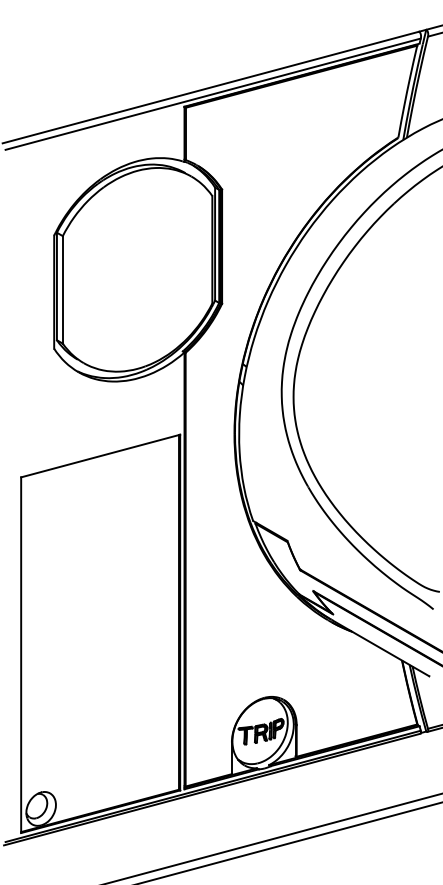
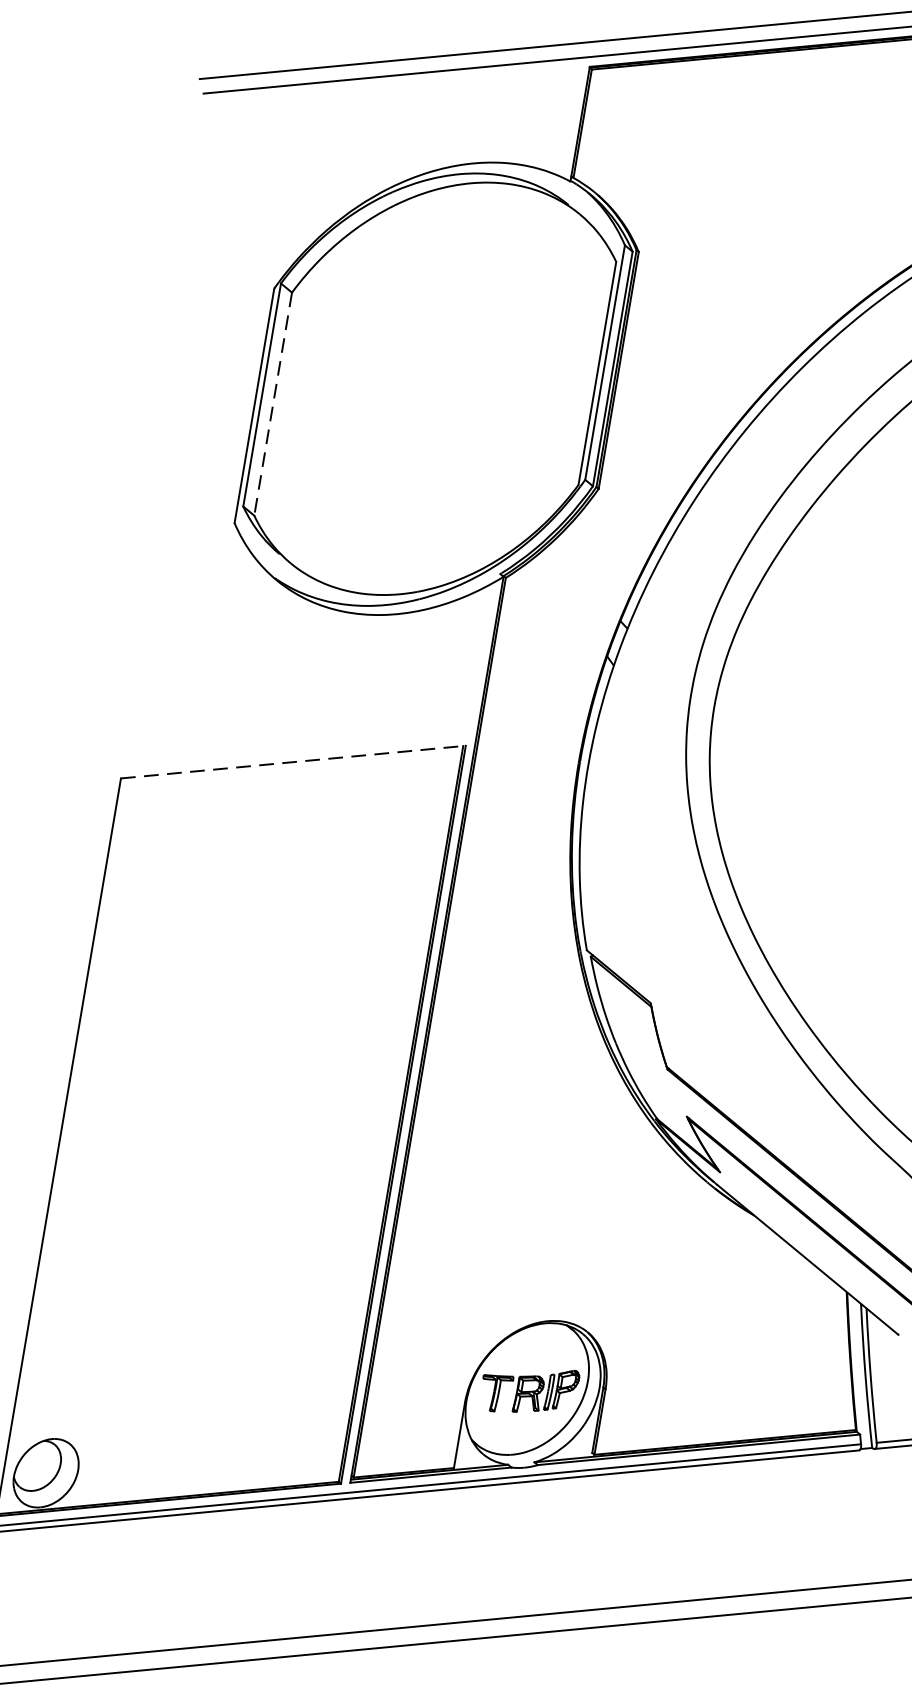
line: (62, 289) -> (272, 403), solid -> dashed
line: (101, 455) -> (295, 761), solid -> dashed

